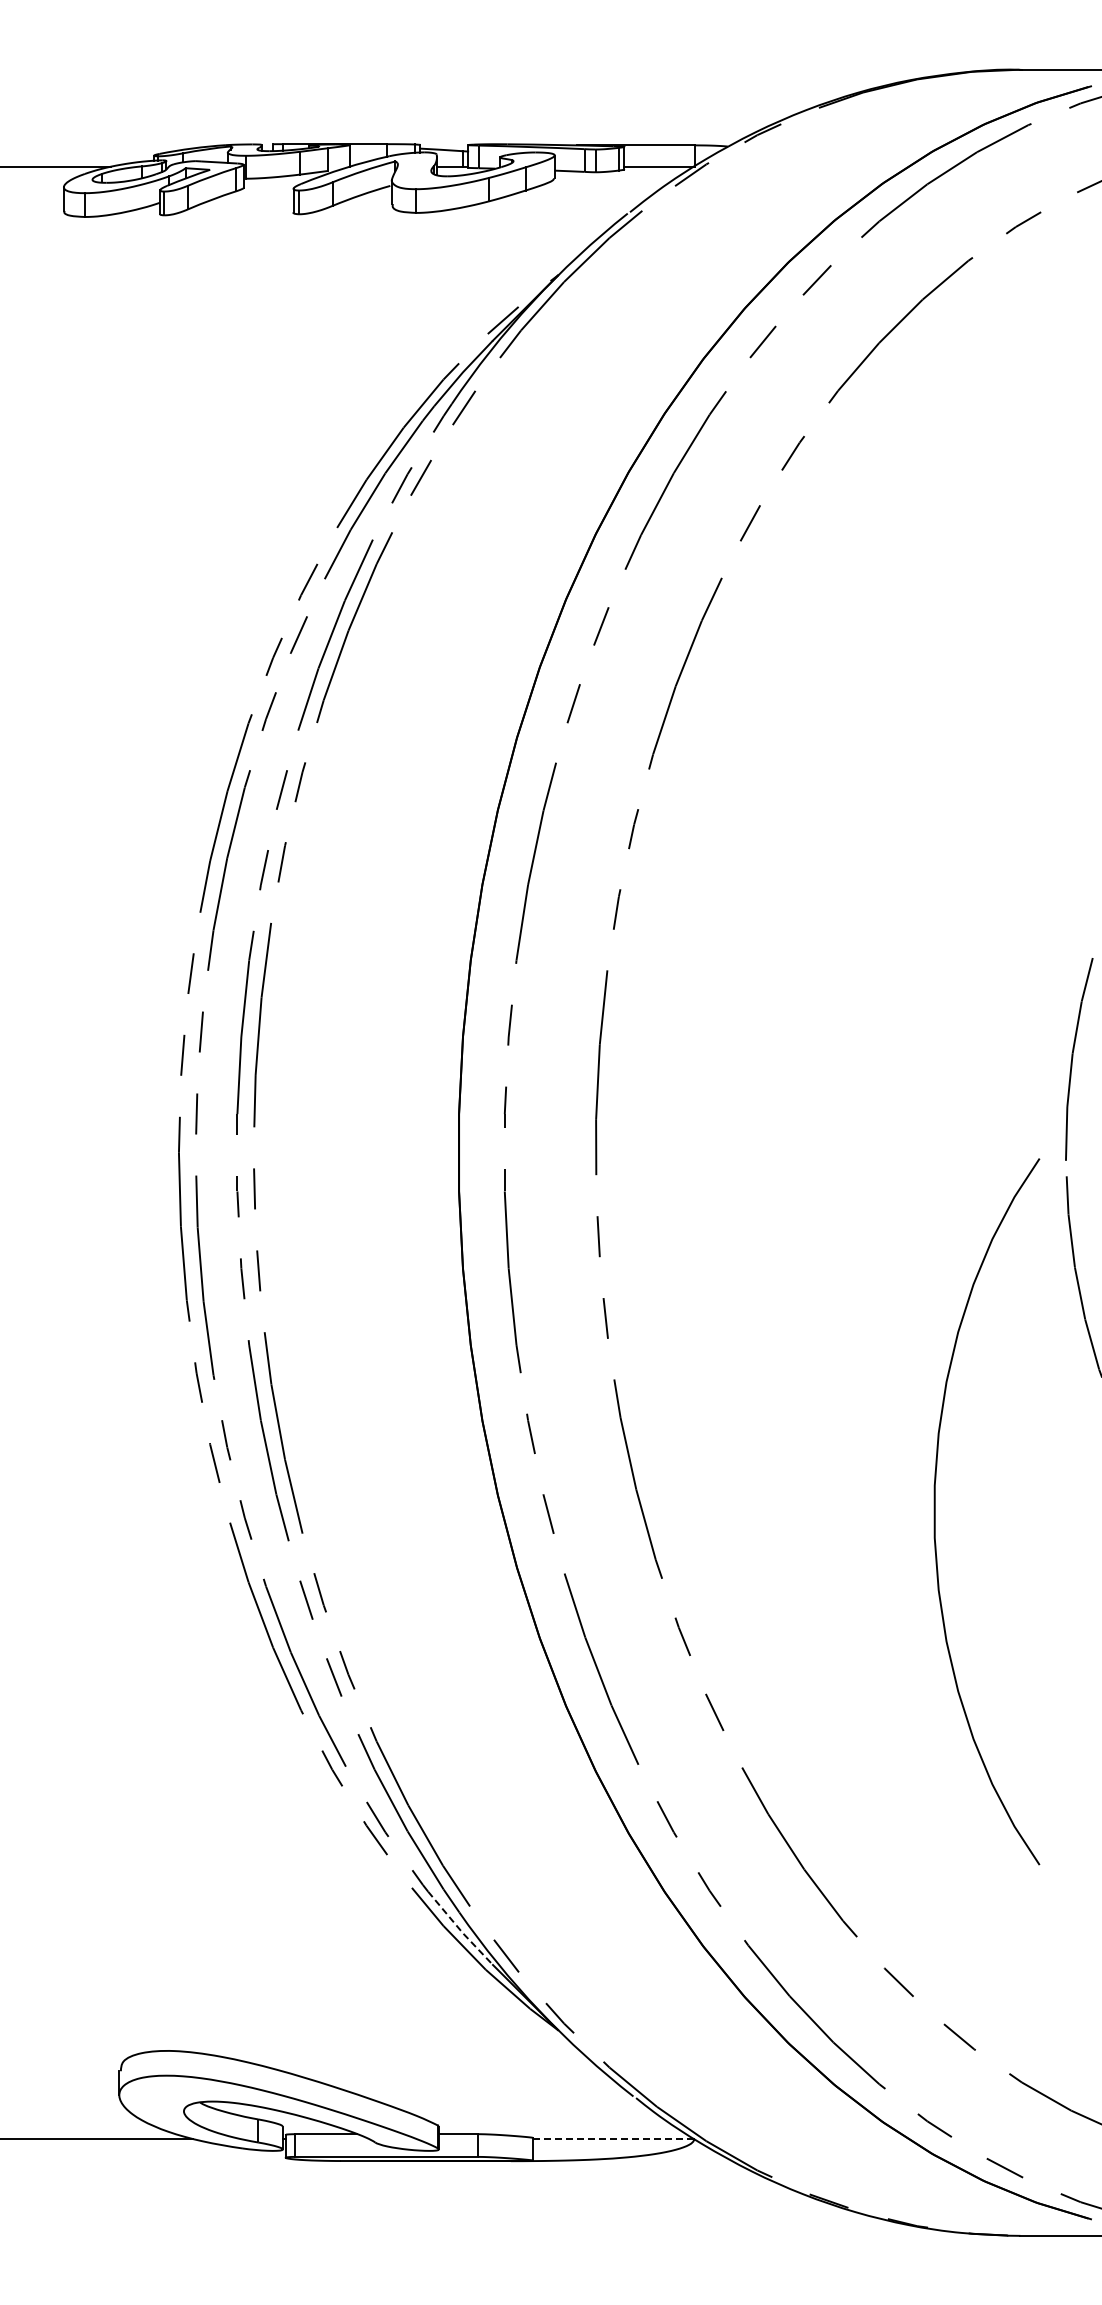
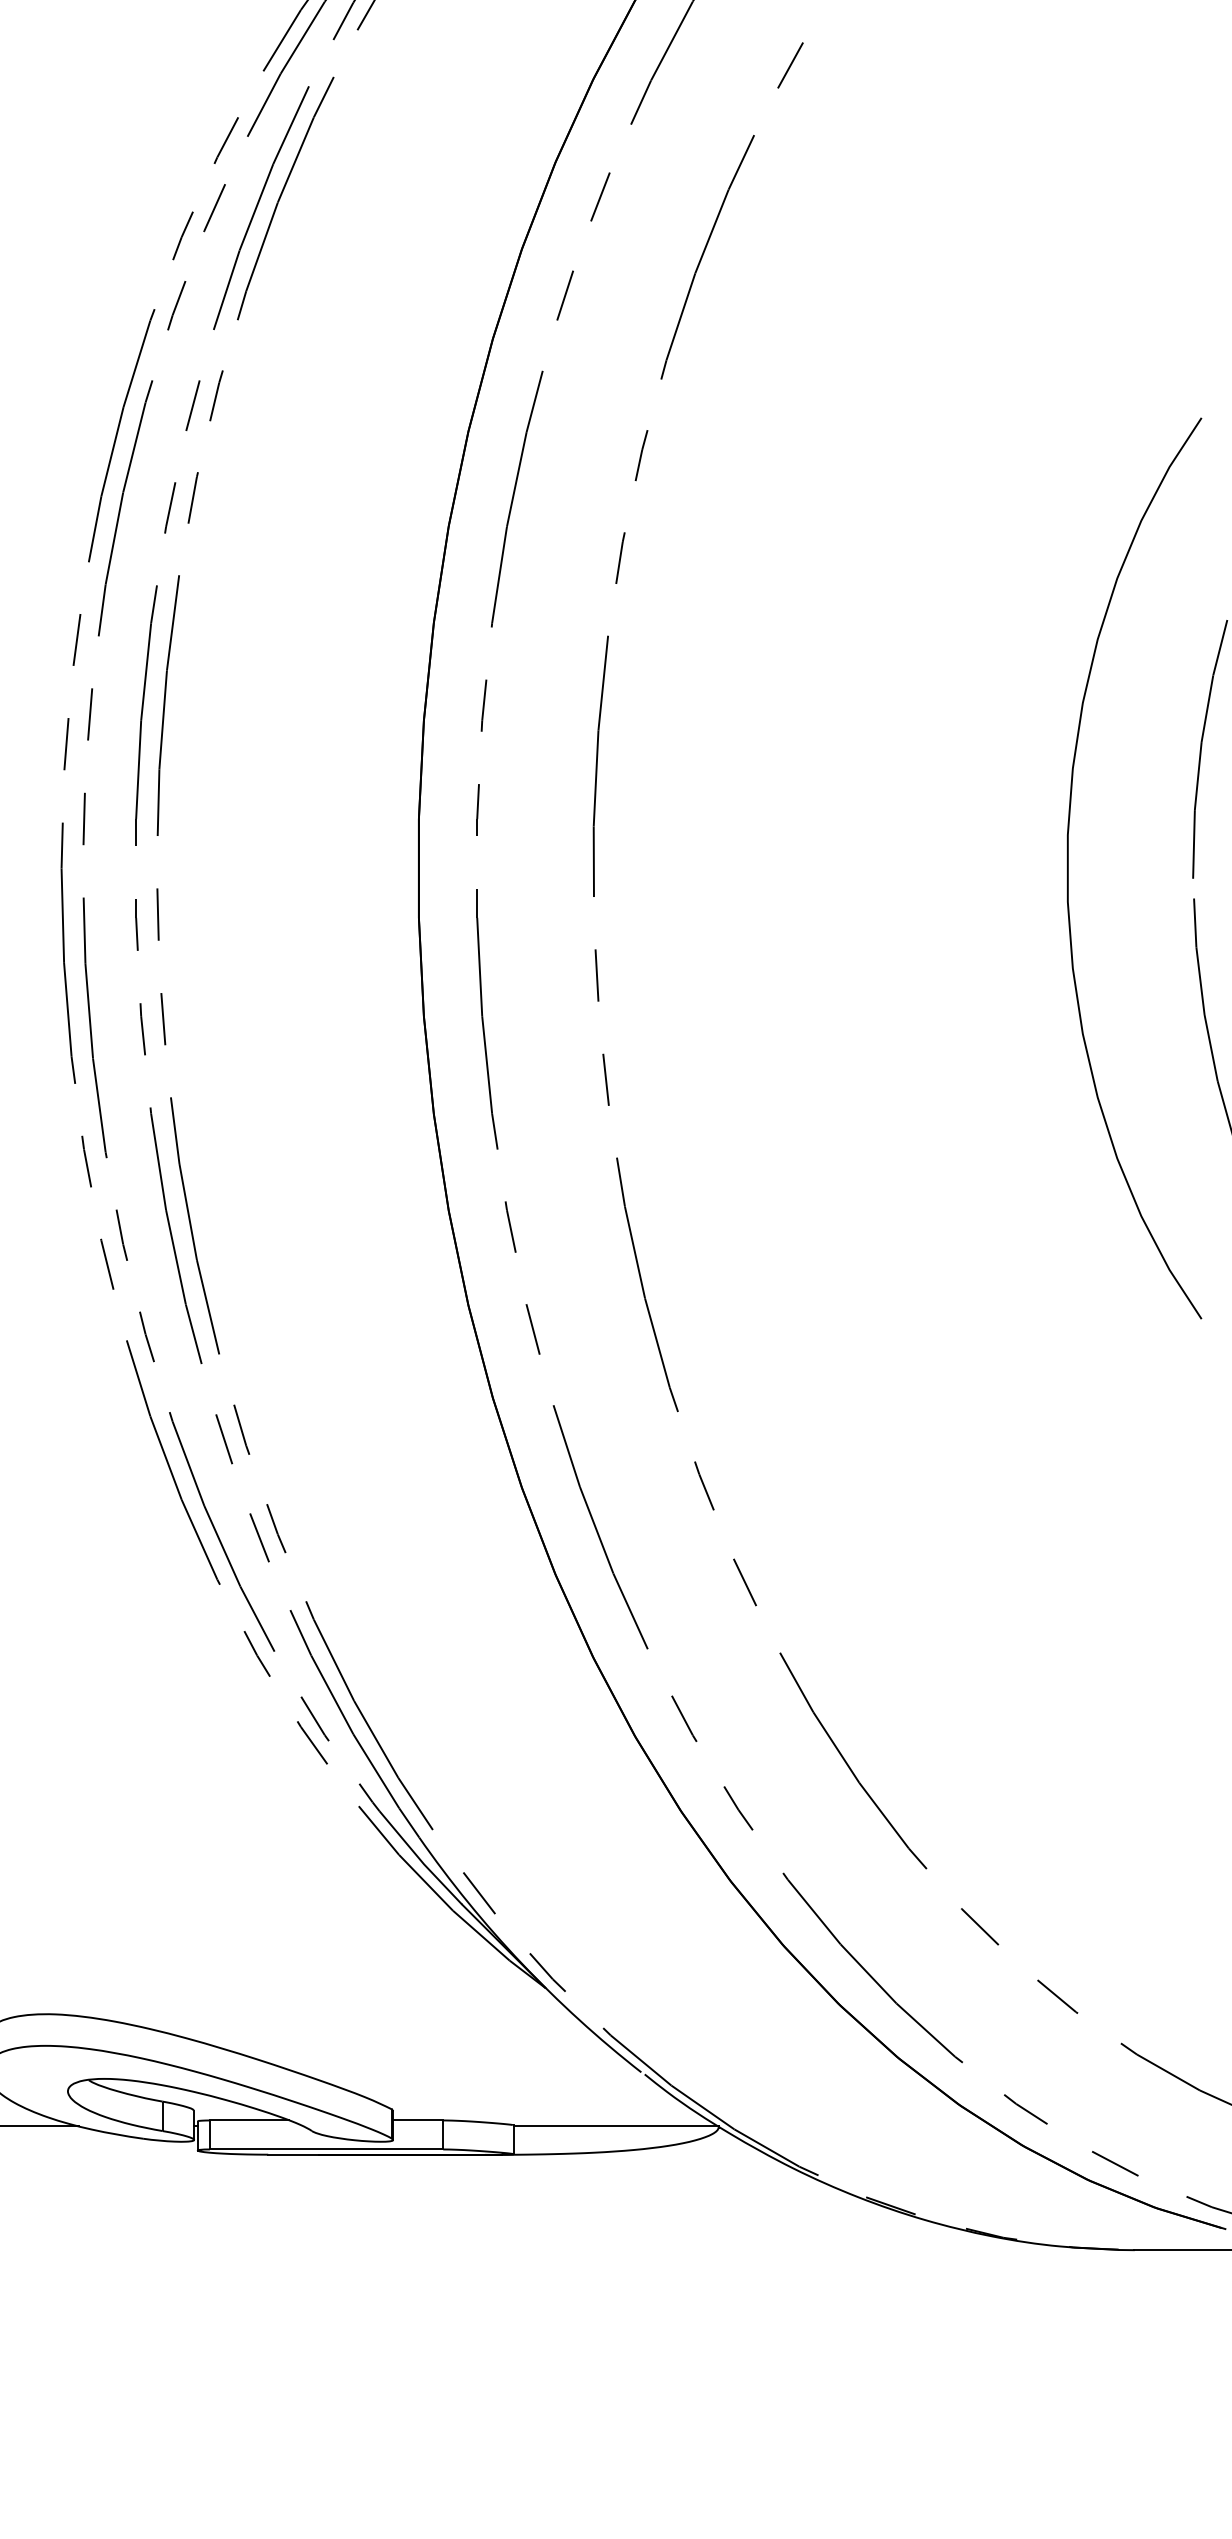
curve: (935, 1511) -> (1068, 868), moved
line: (459, 1929) -> (419, 1859), dashed -> solid
line: (613, 2138) -> (615, 2125), dashed -> solid

